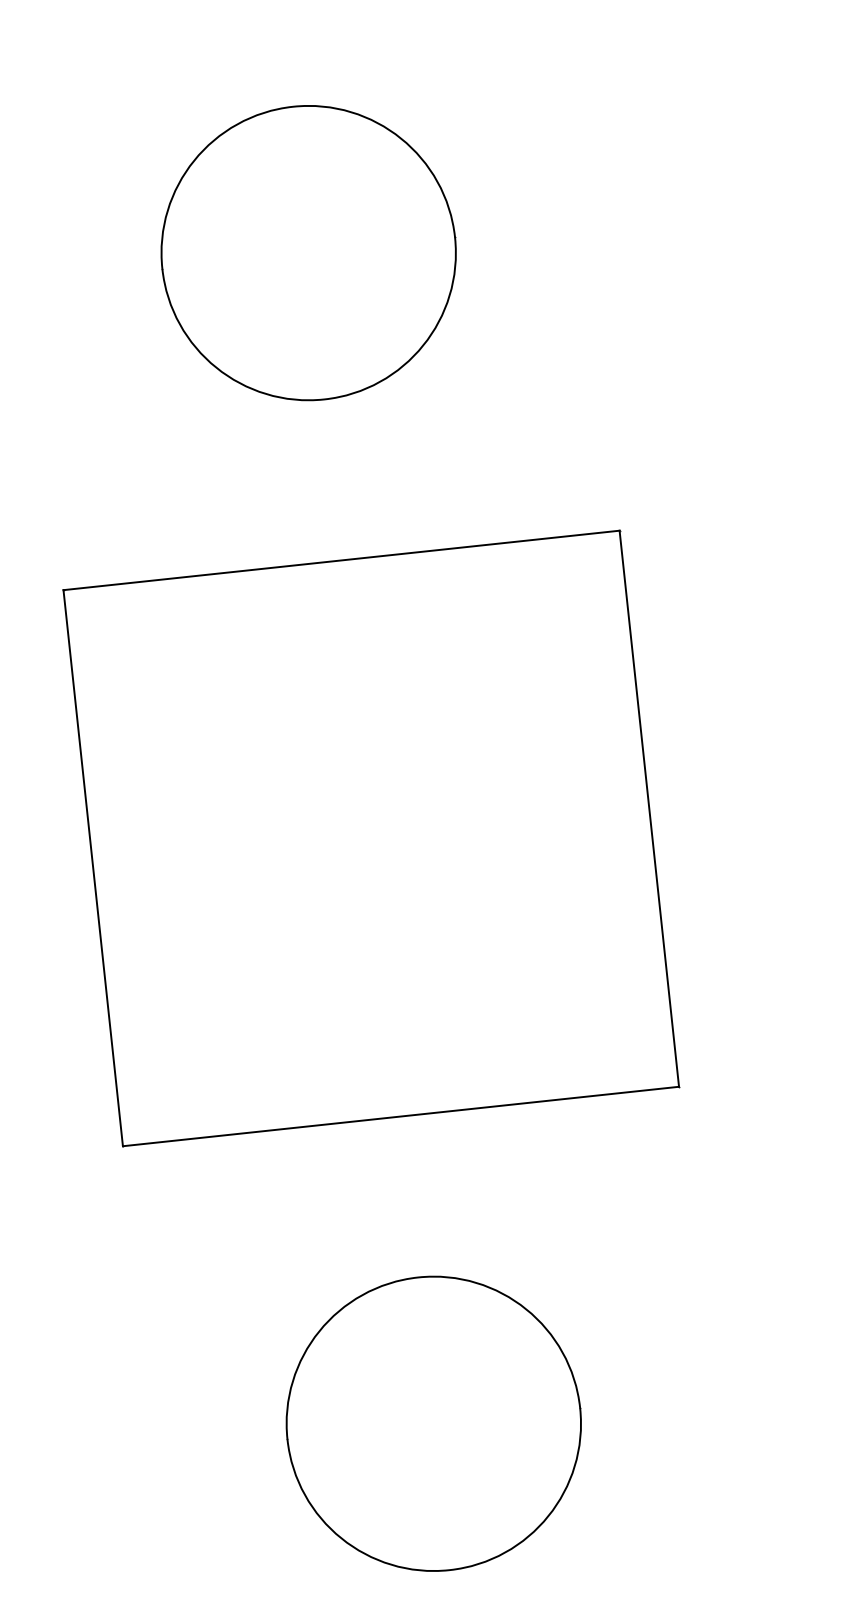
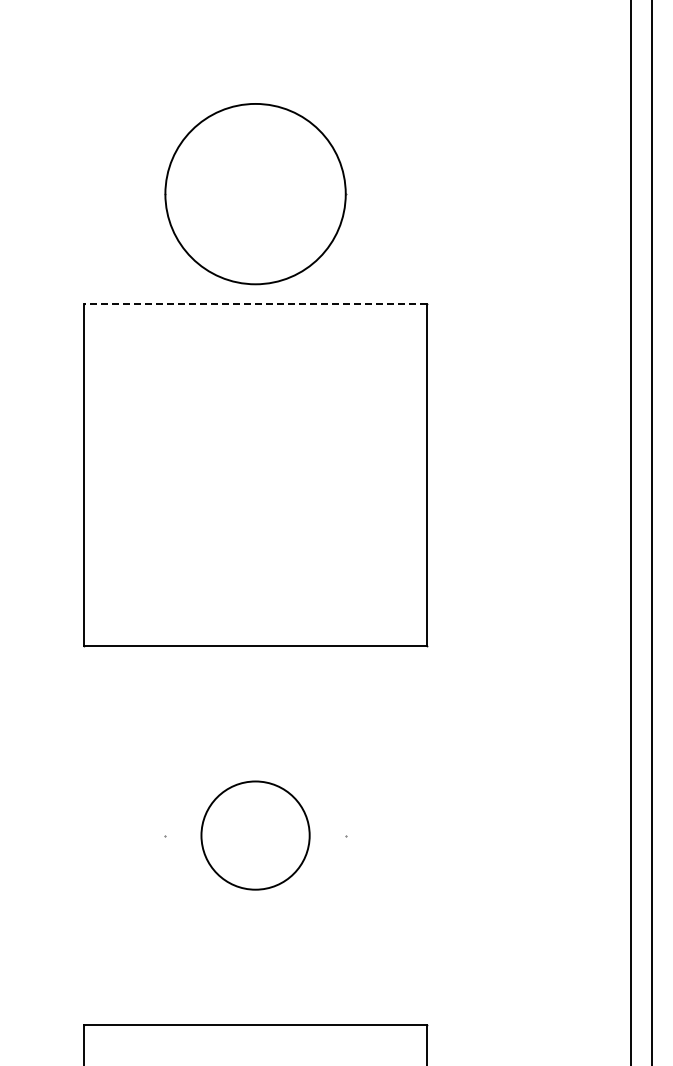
part: (308, 253) -> (255, 194), moved
line: (341, 560) -> (255, 303), solid -> dashed
circle: (433, 1423) -> (255, 835), size x0.6

